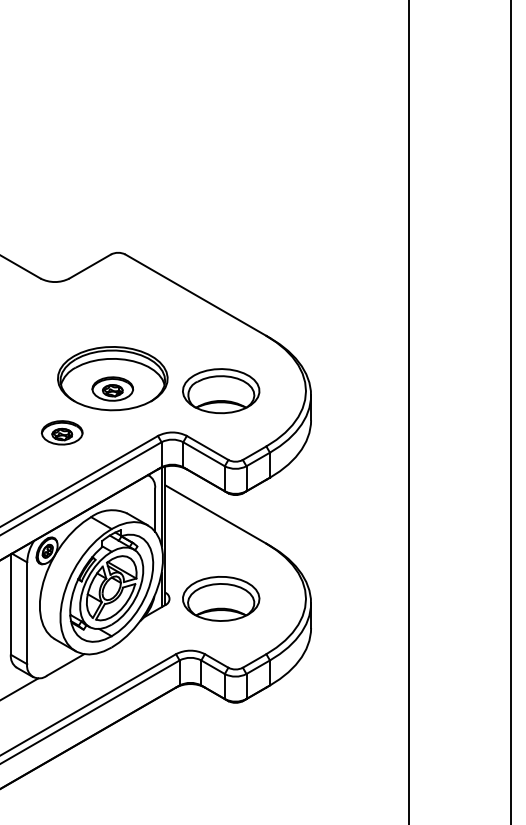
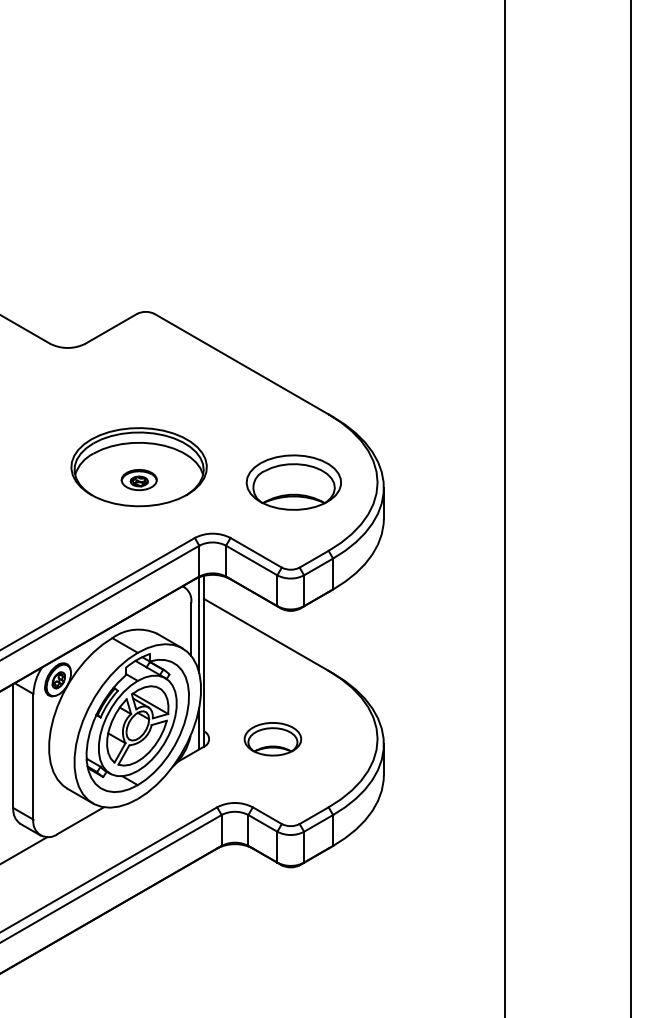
part: (113, 388) -> (139, 479), size x0.7
part: (220, 391) -> (293, 482), moved
part: (62, 432) -> (76, 533), removed
part: (220, 599) -> (272, 739), size x0.6

